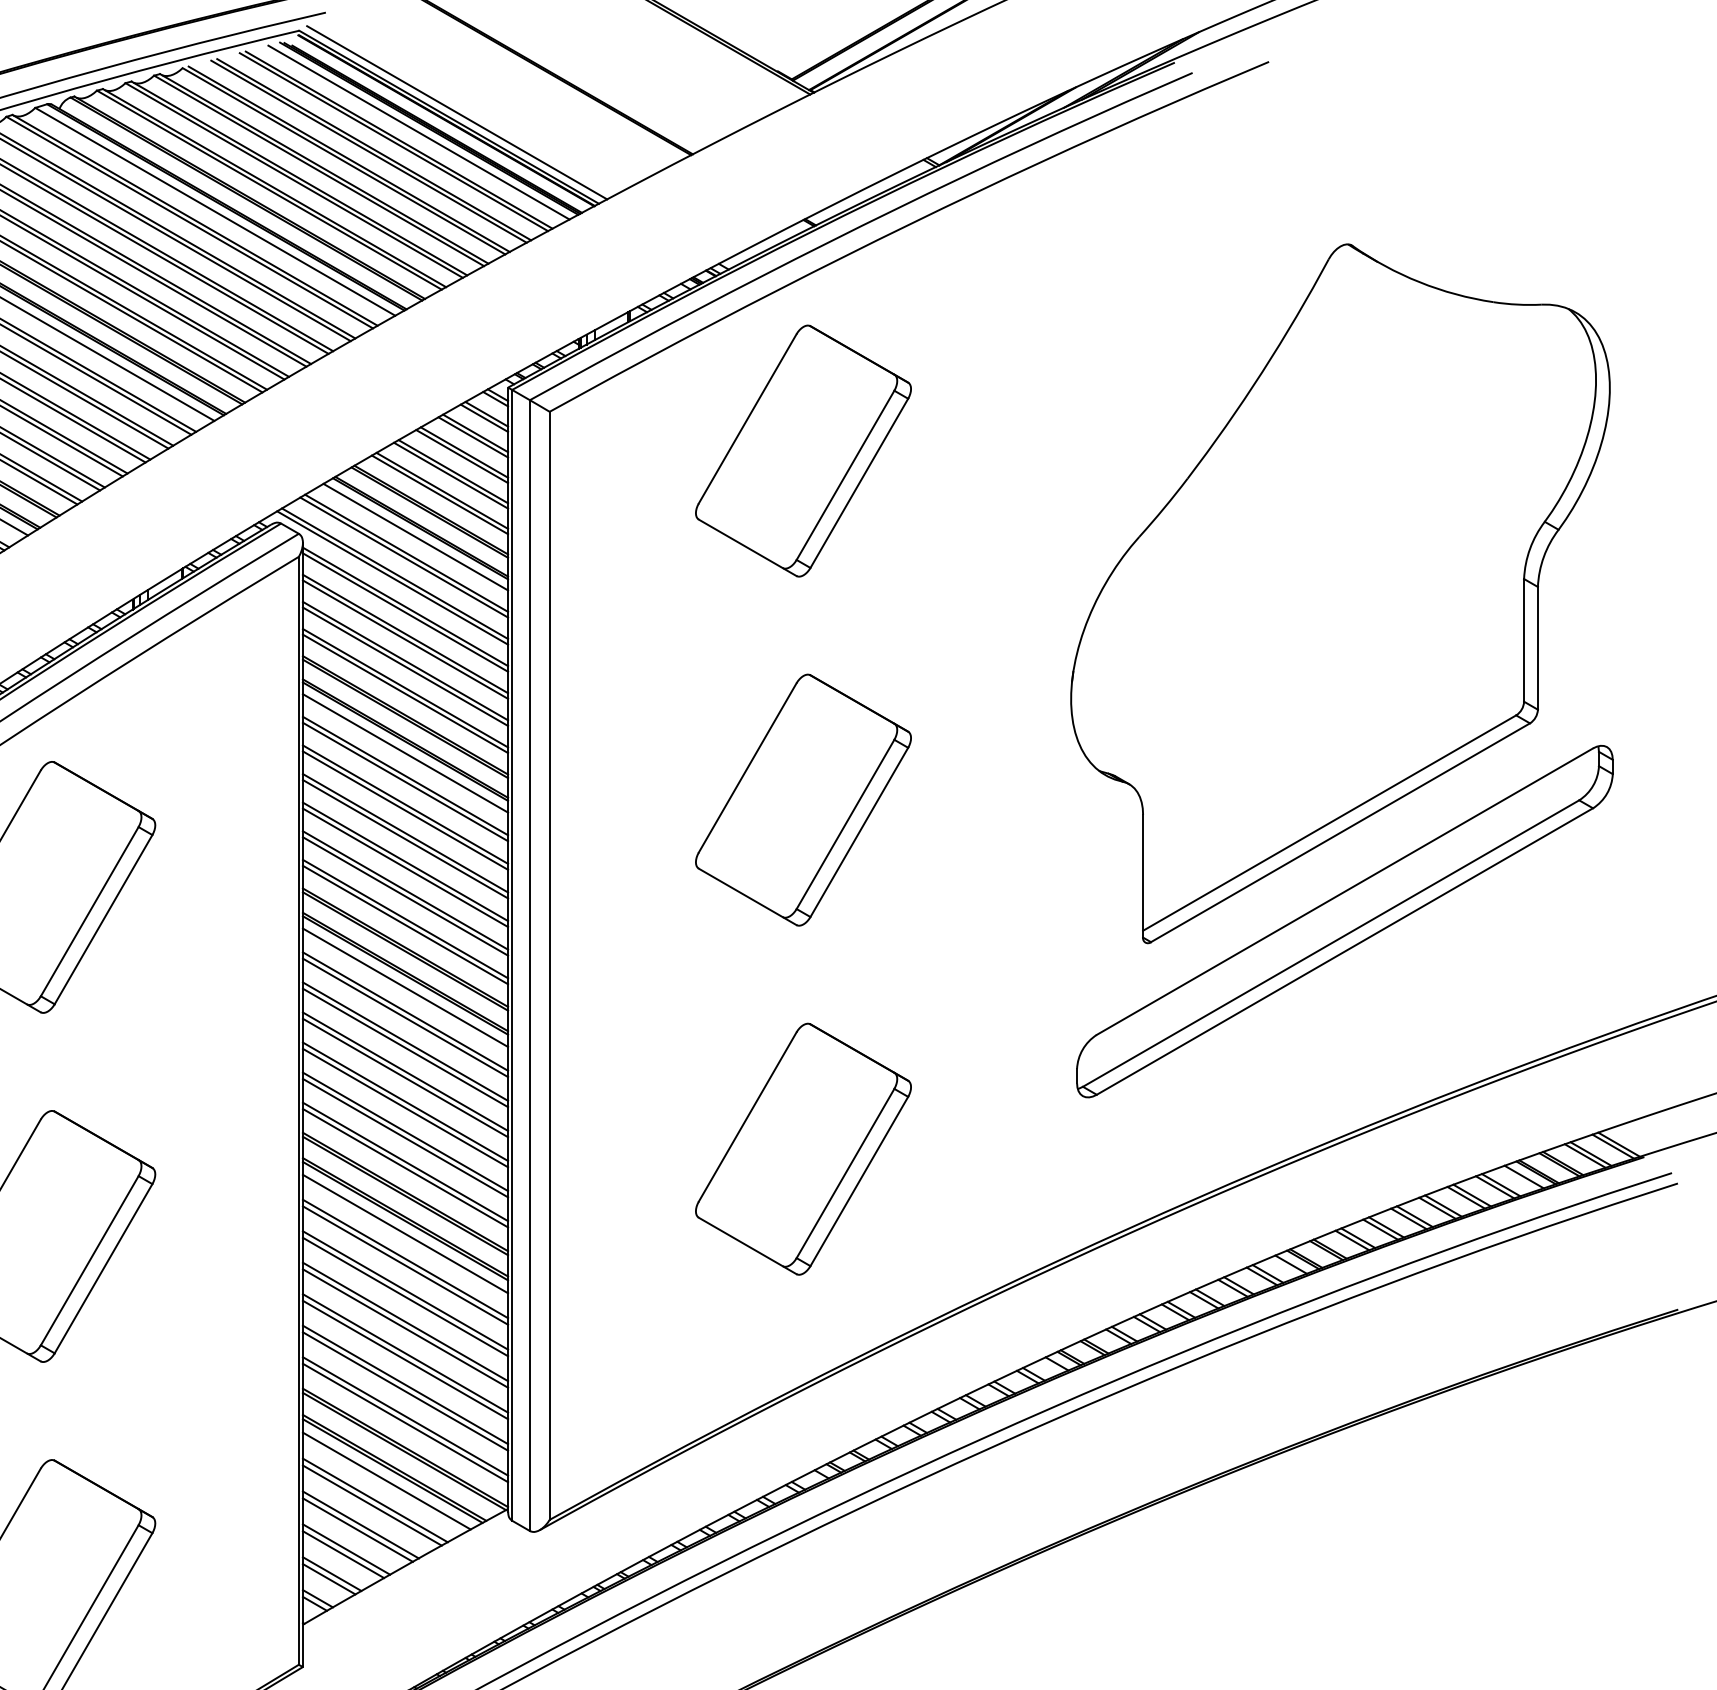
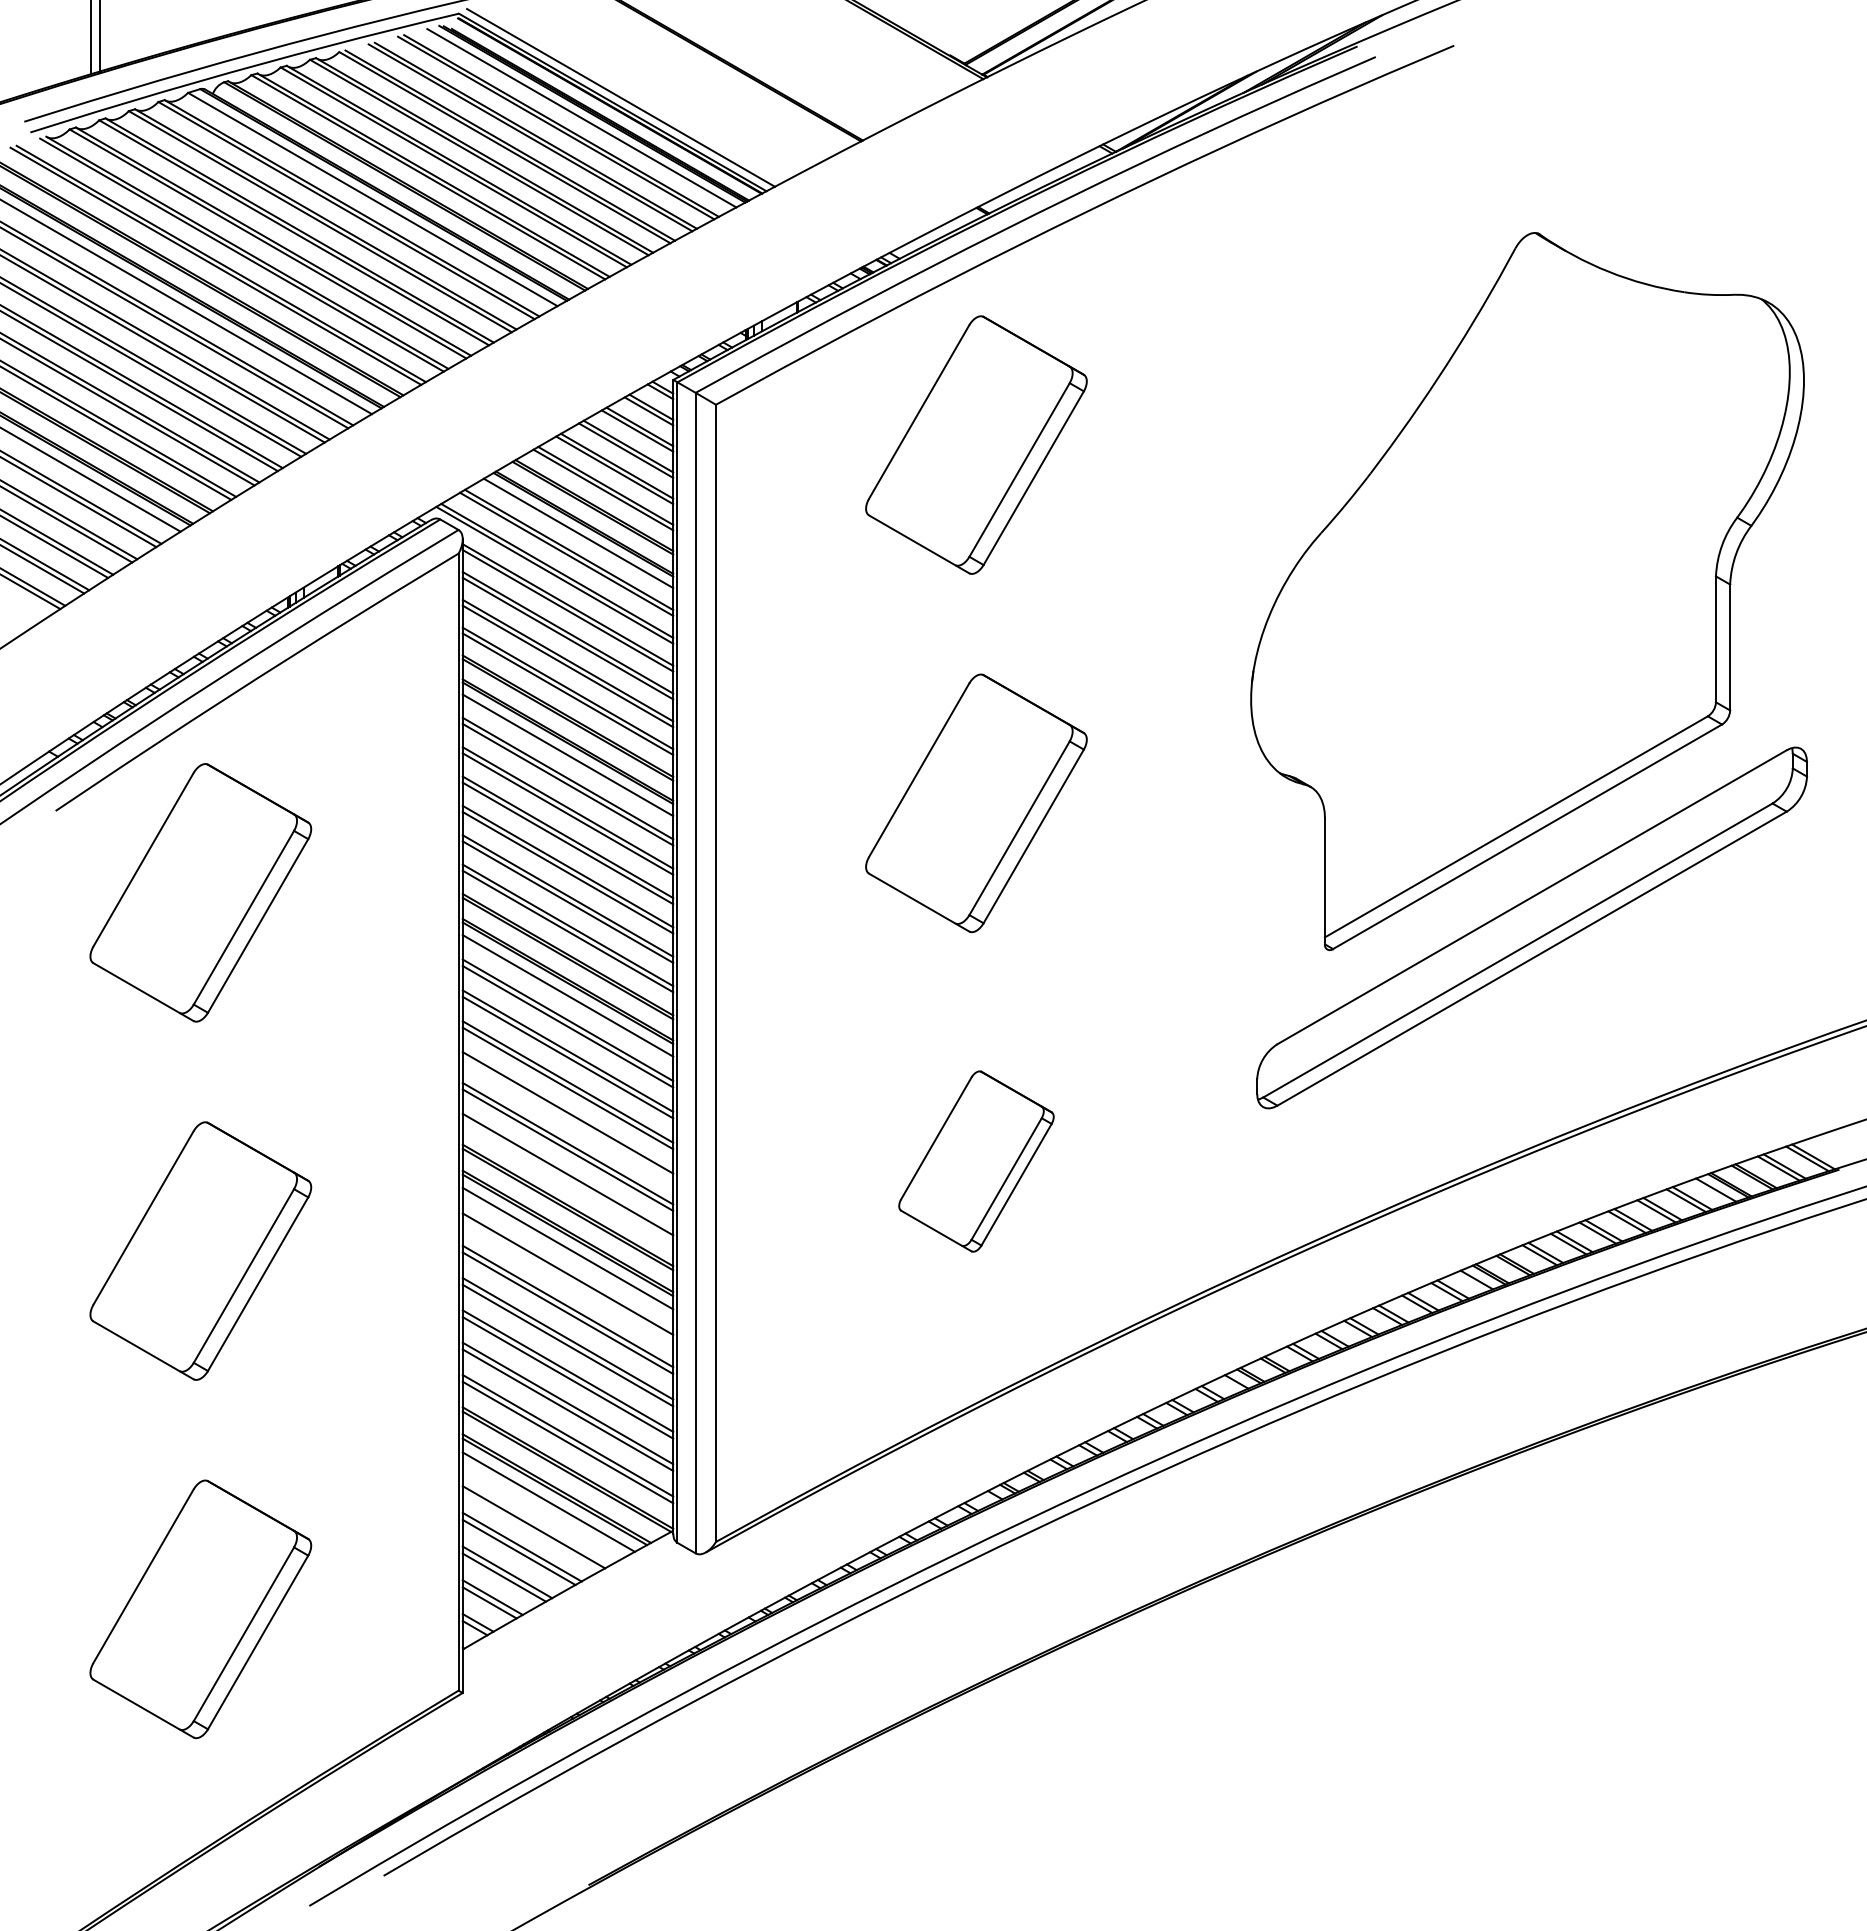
line: (405, 1108) -> (567, 1119), removed
part: (803, 1149) -> (976, 1161), size x0.7
line: (405, 1167) -> (567, 1180), removed
line: (405, 1265) -> (567, 1280), removed
line: (374, 1499) -> (536, 1521), removed

